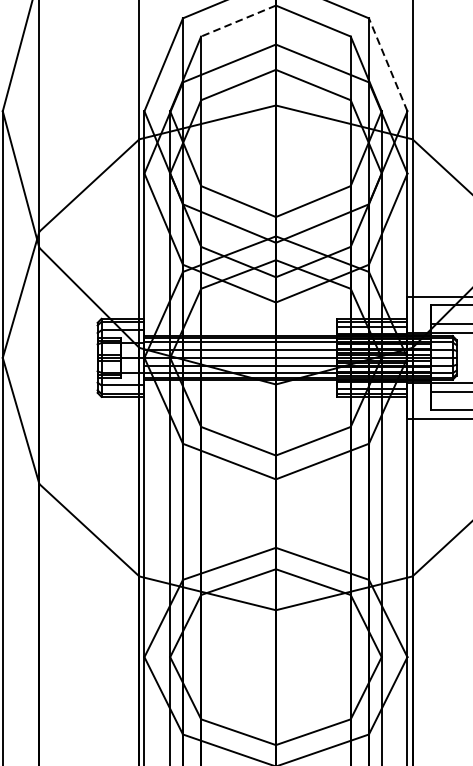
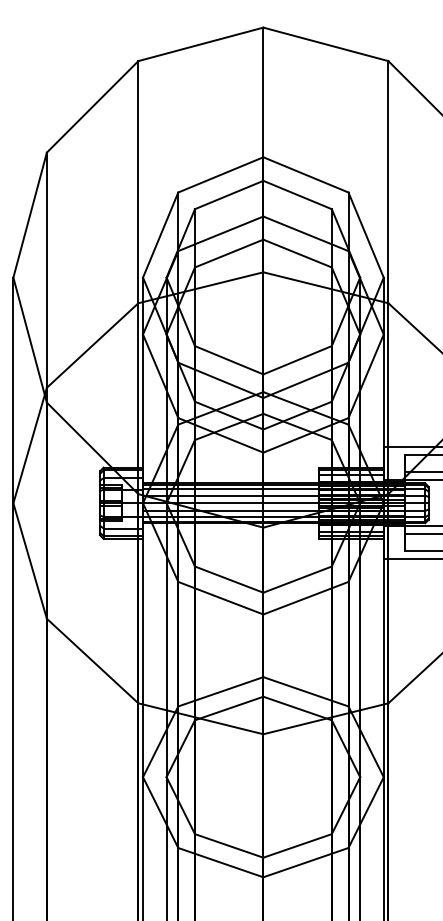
line: (237, 21) -> (228, 195), dashed -> solid
line: (387, 64) -> (365, 234), dashed -> solid

